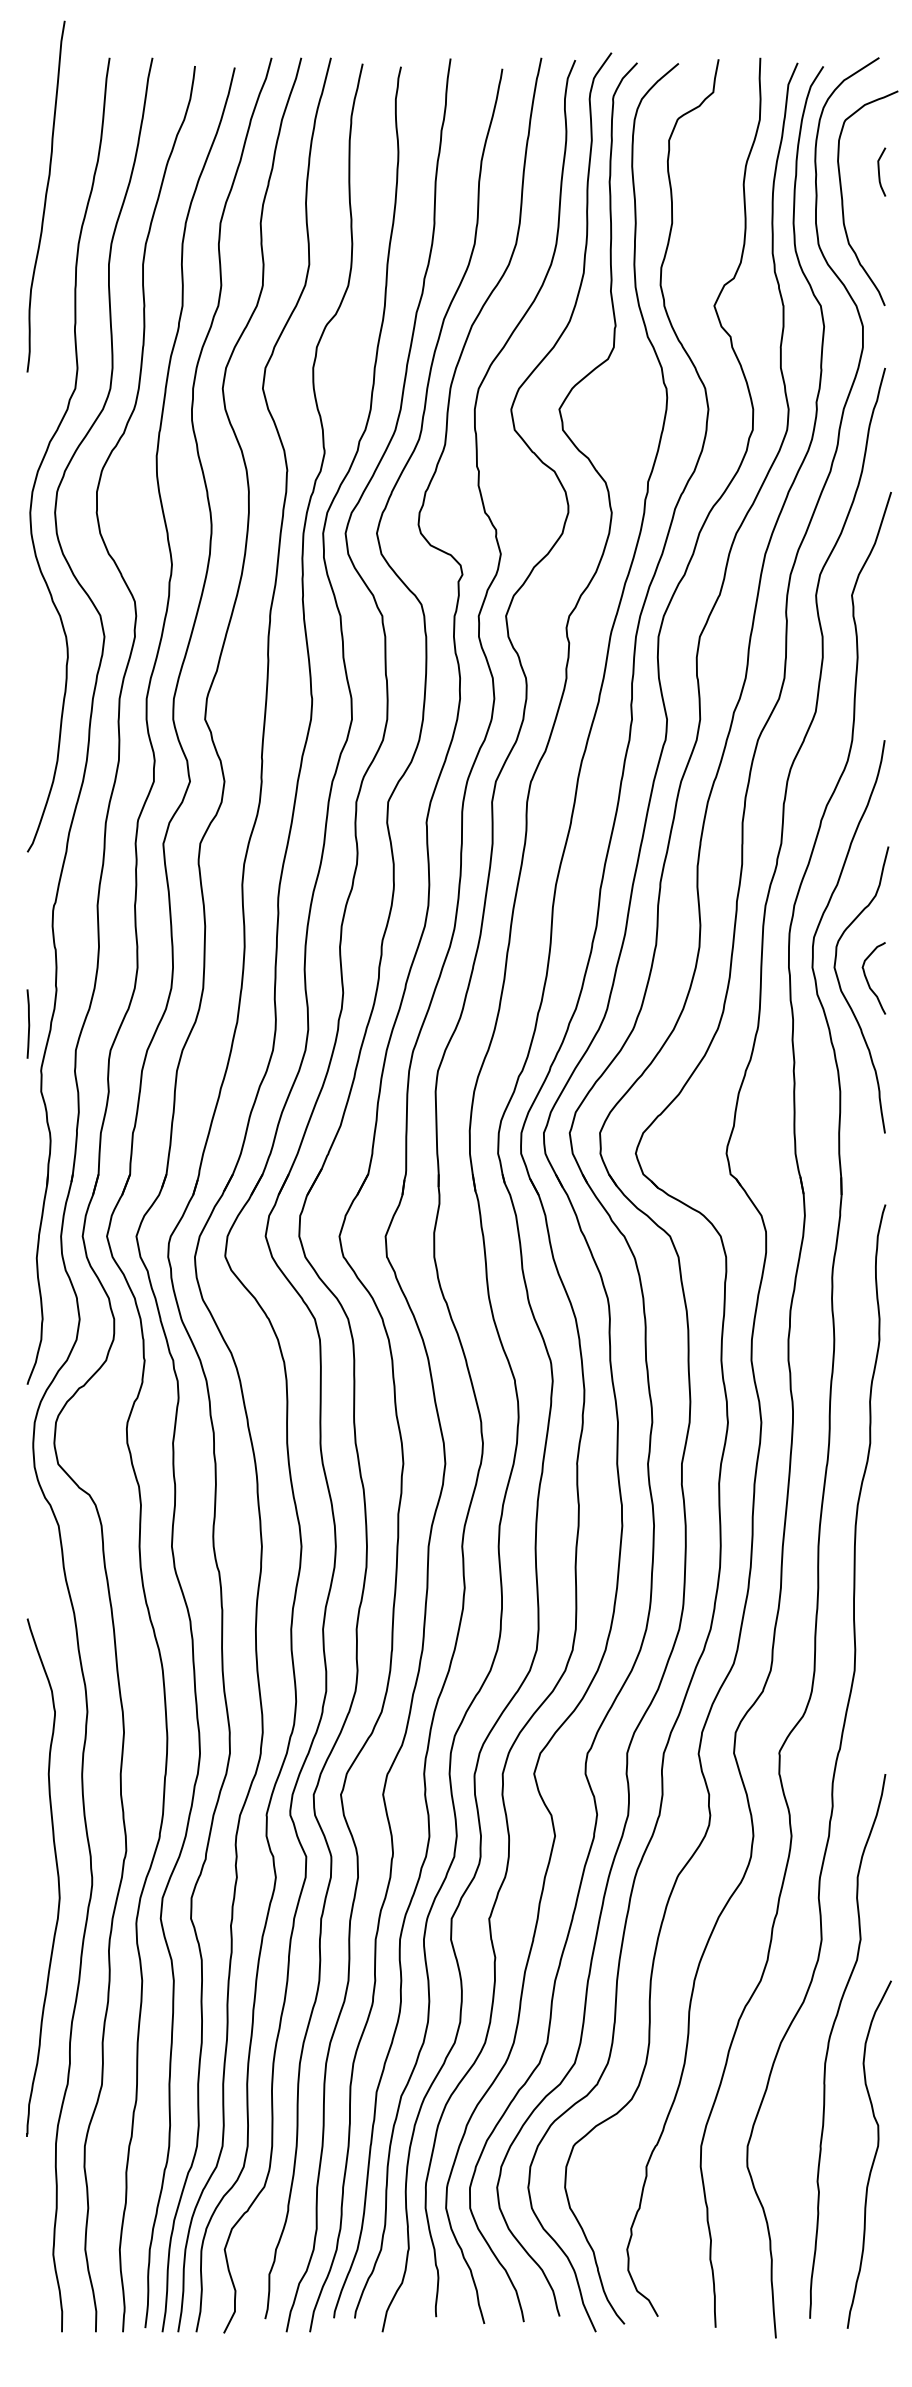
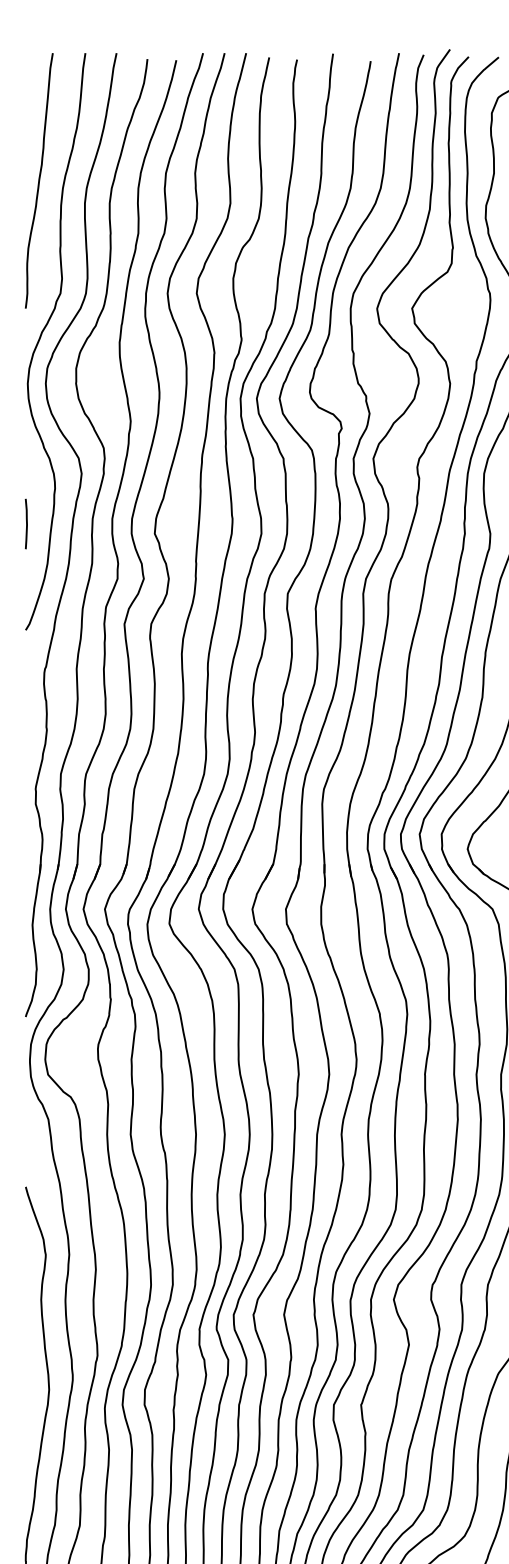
curve: (45, 196) -> (38, 180), moved
curve: (28, 1023) -> (26, 523), moved

